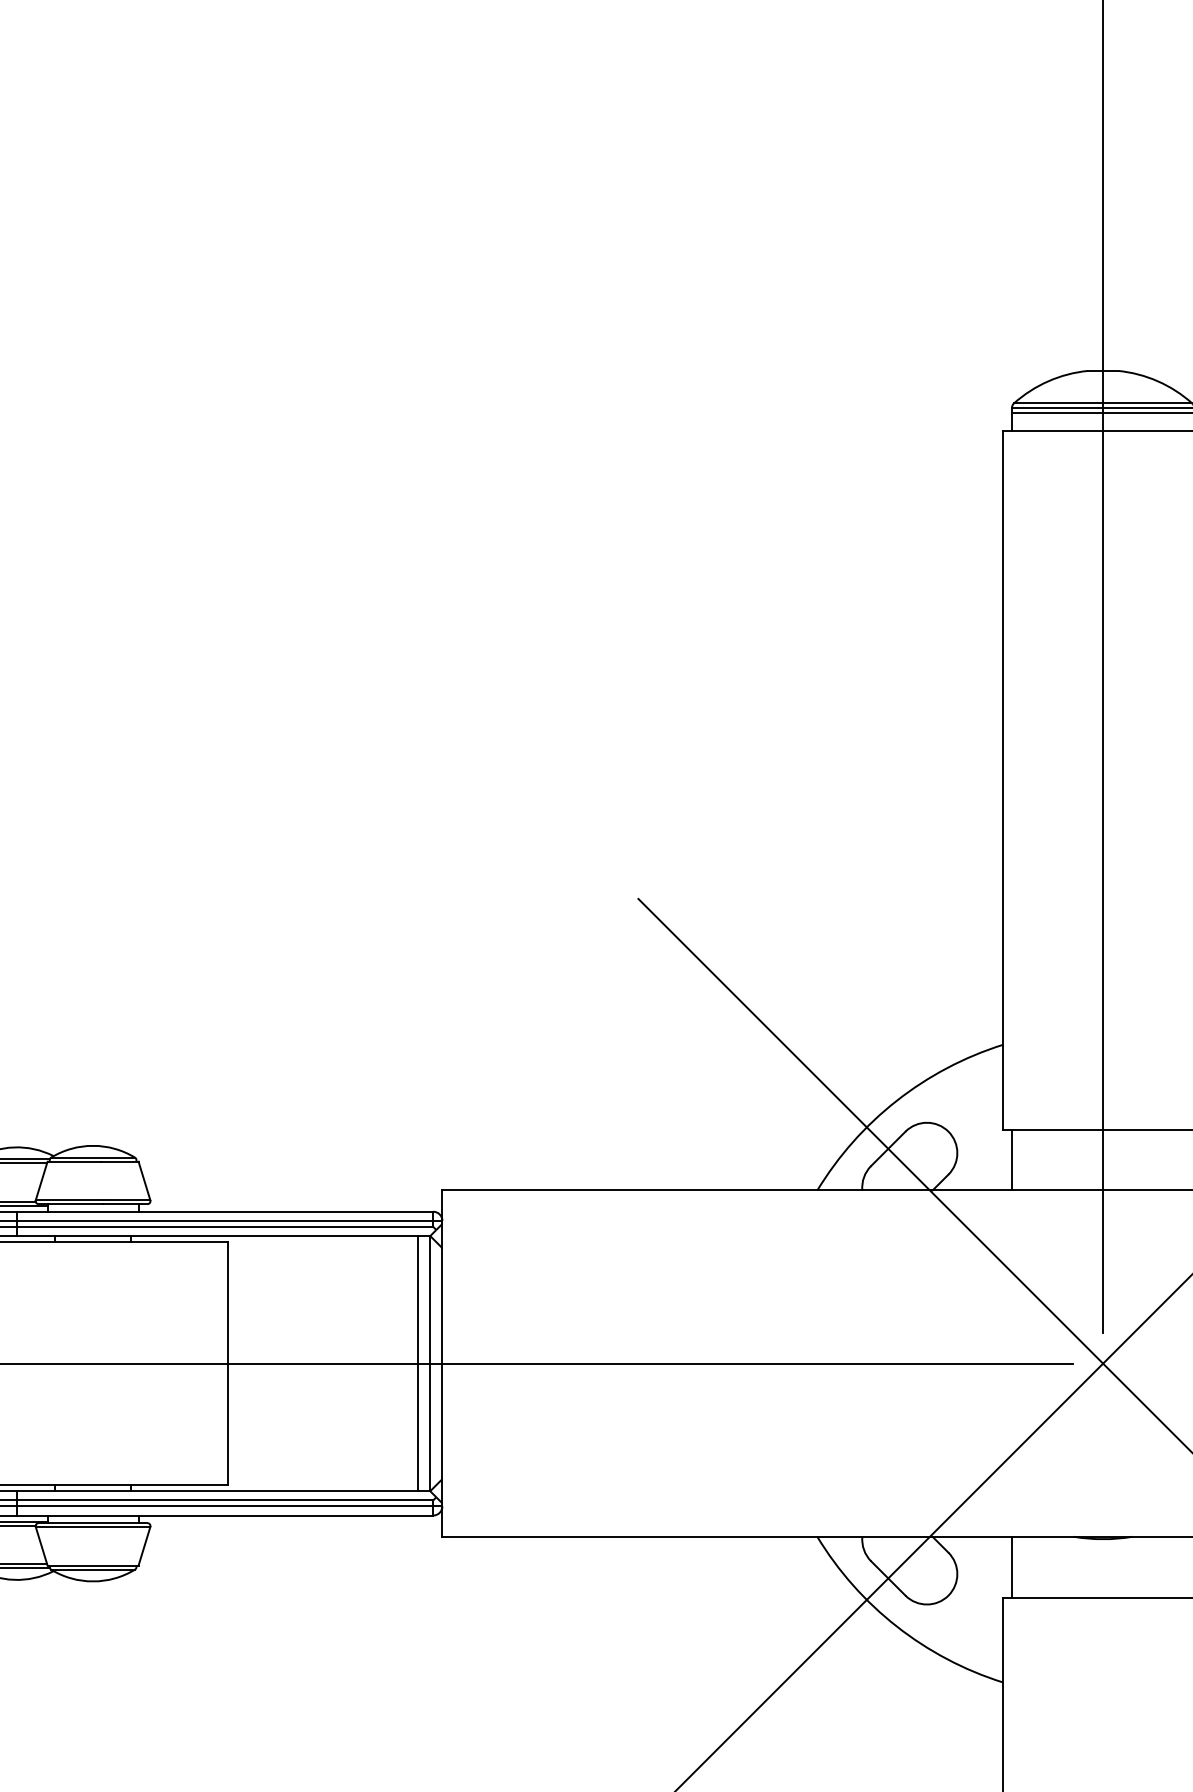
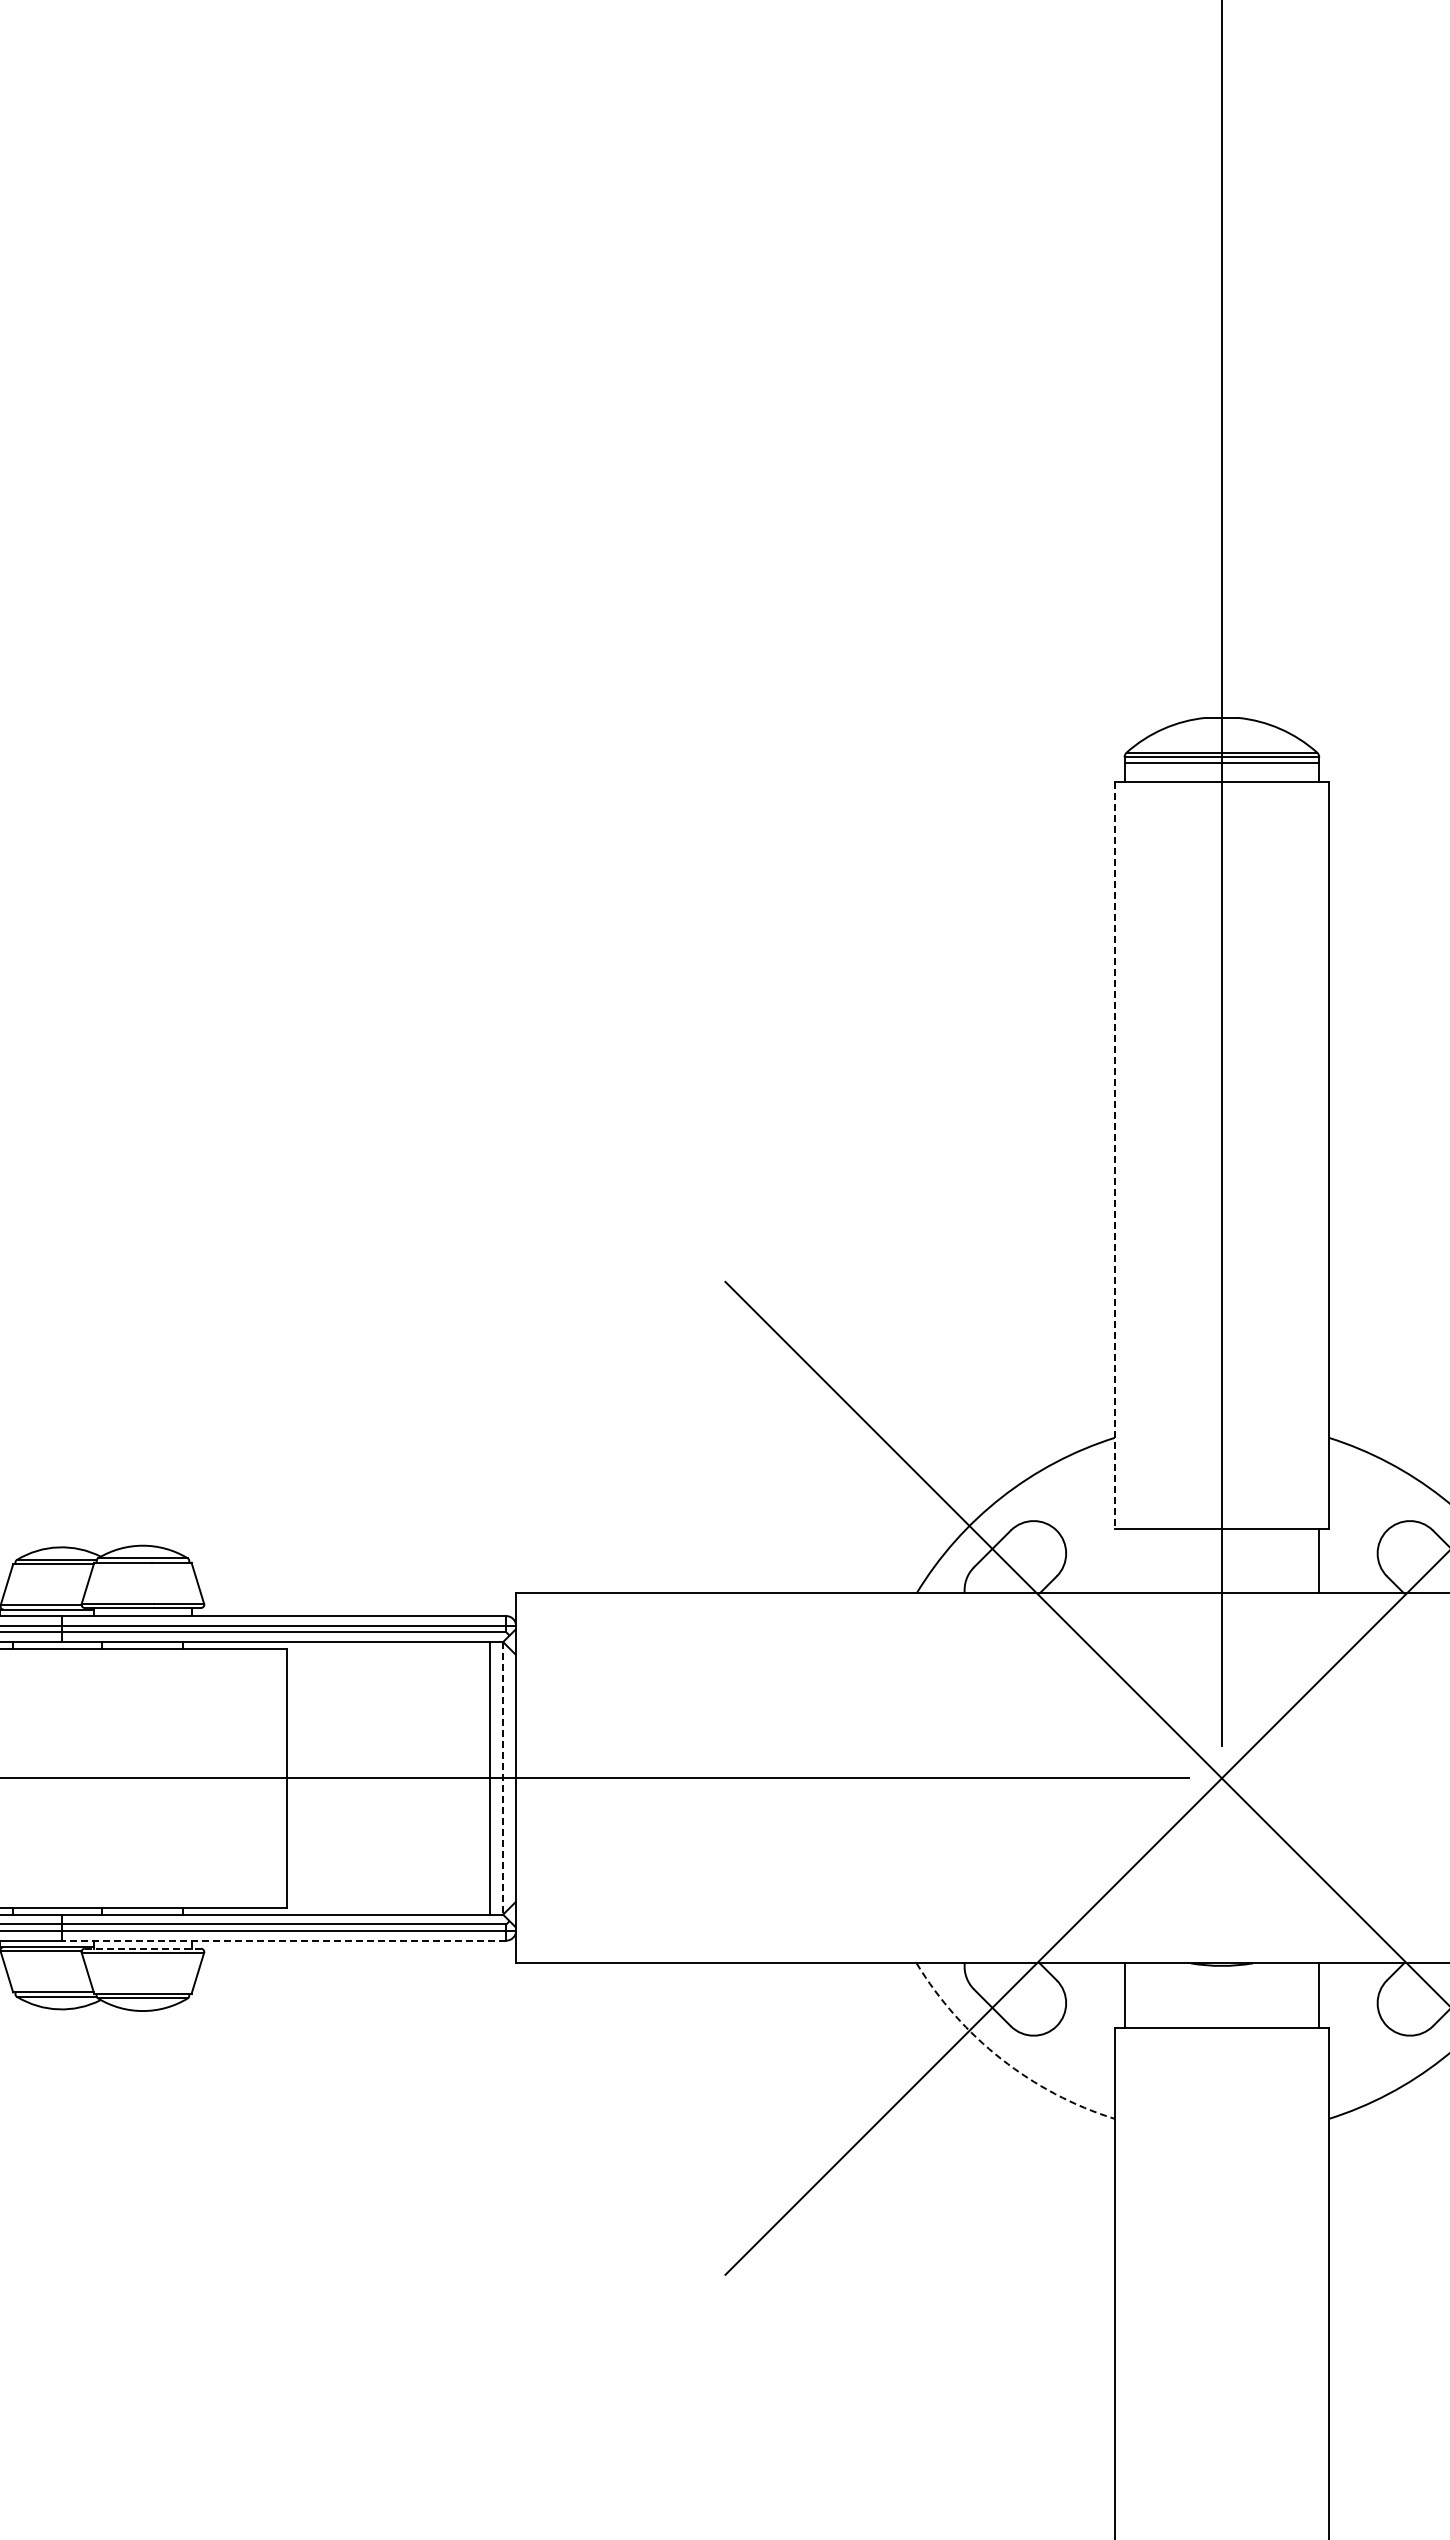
line: (1002, 780) -> (1114, 1155), solid -> dashed
line: (1011, 1159) -> (1124, 1560), removed
line: (430, 1363) -> (503, 1778), solid -> dashed
line: (224, 1515) -> (283, 1940), solid -> dashed
line: (93, 1522) -> (143, 1948), solid -> dashed
arc: (896, 1626) -> (1001, 2059), solid -> dashed

